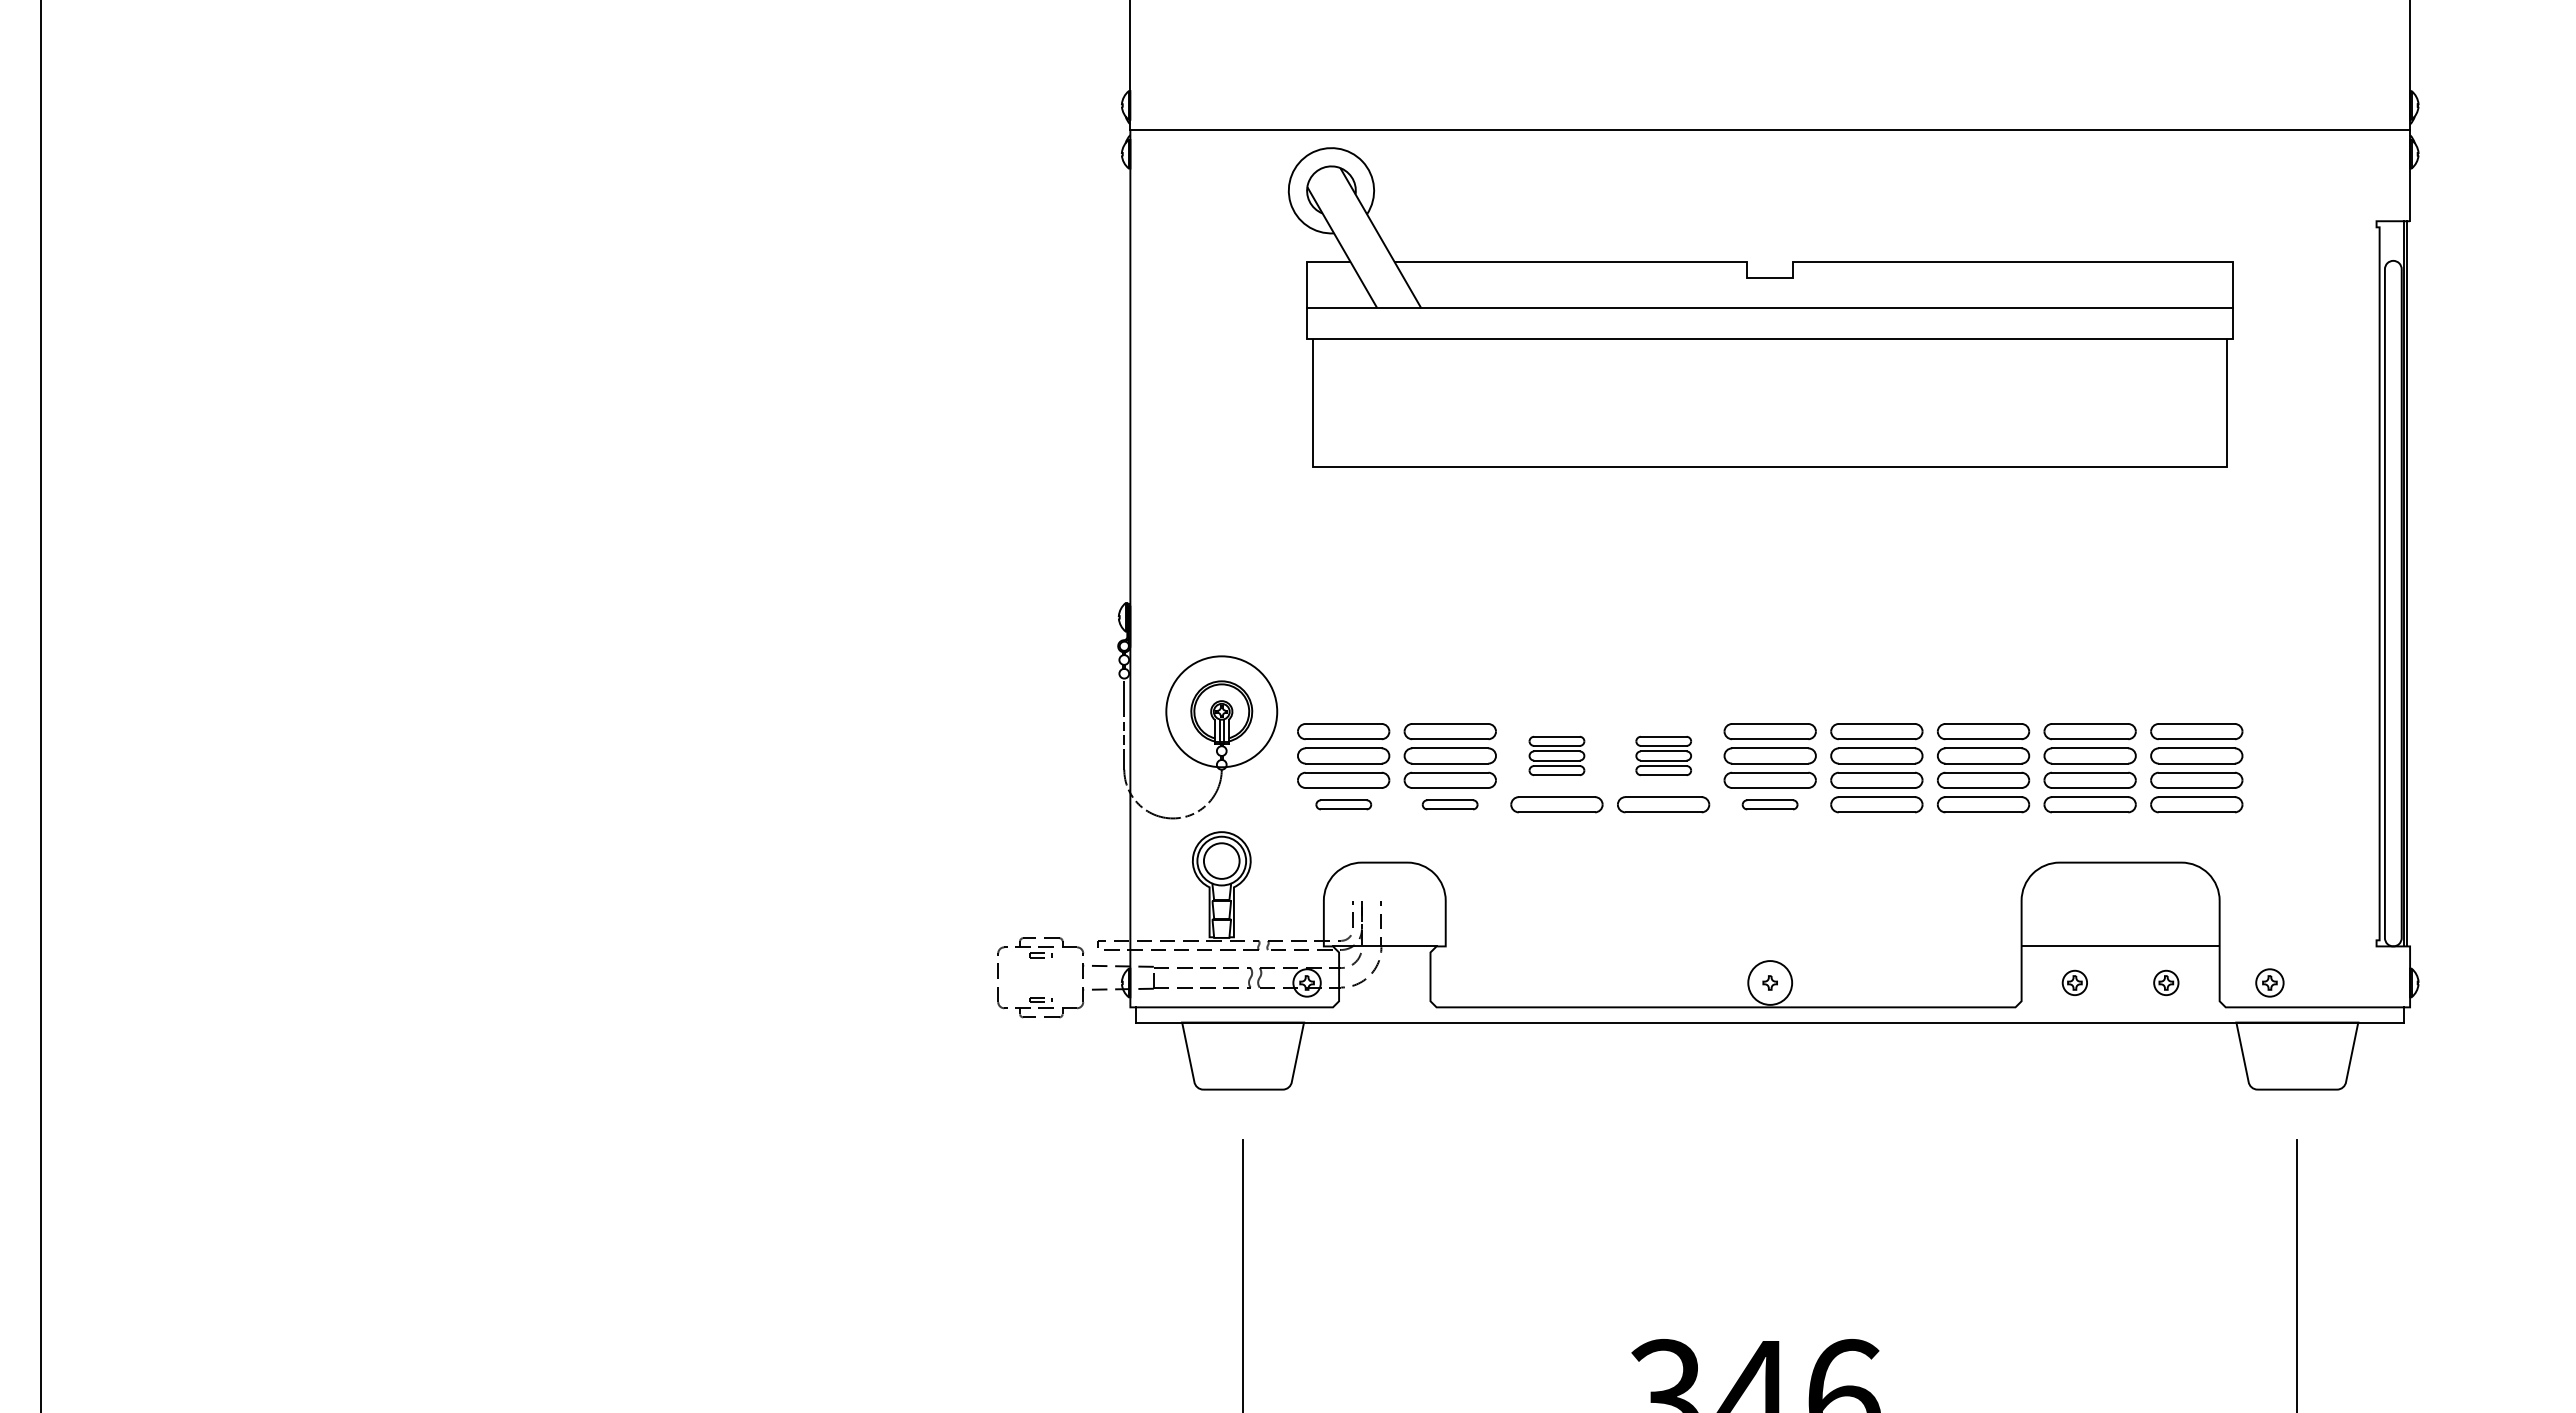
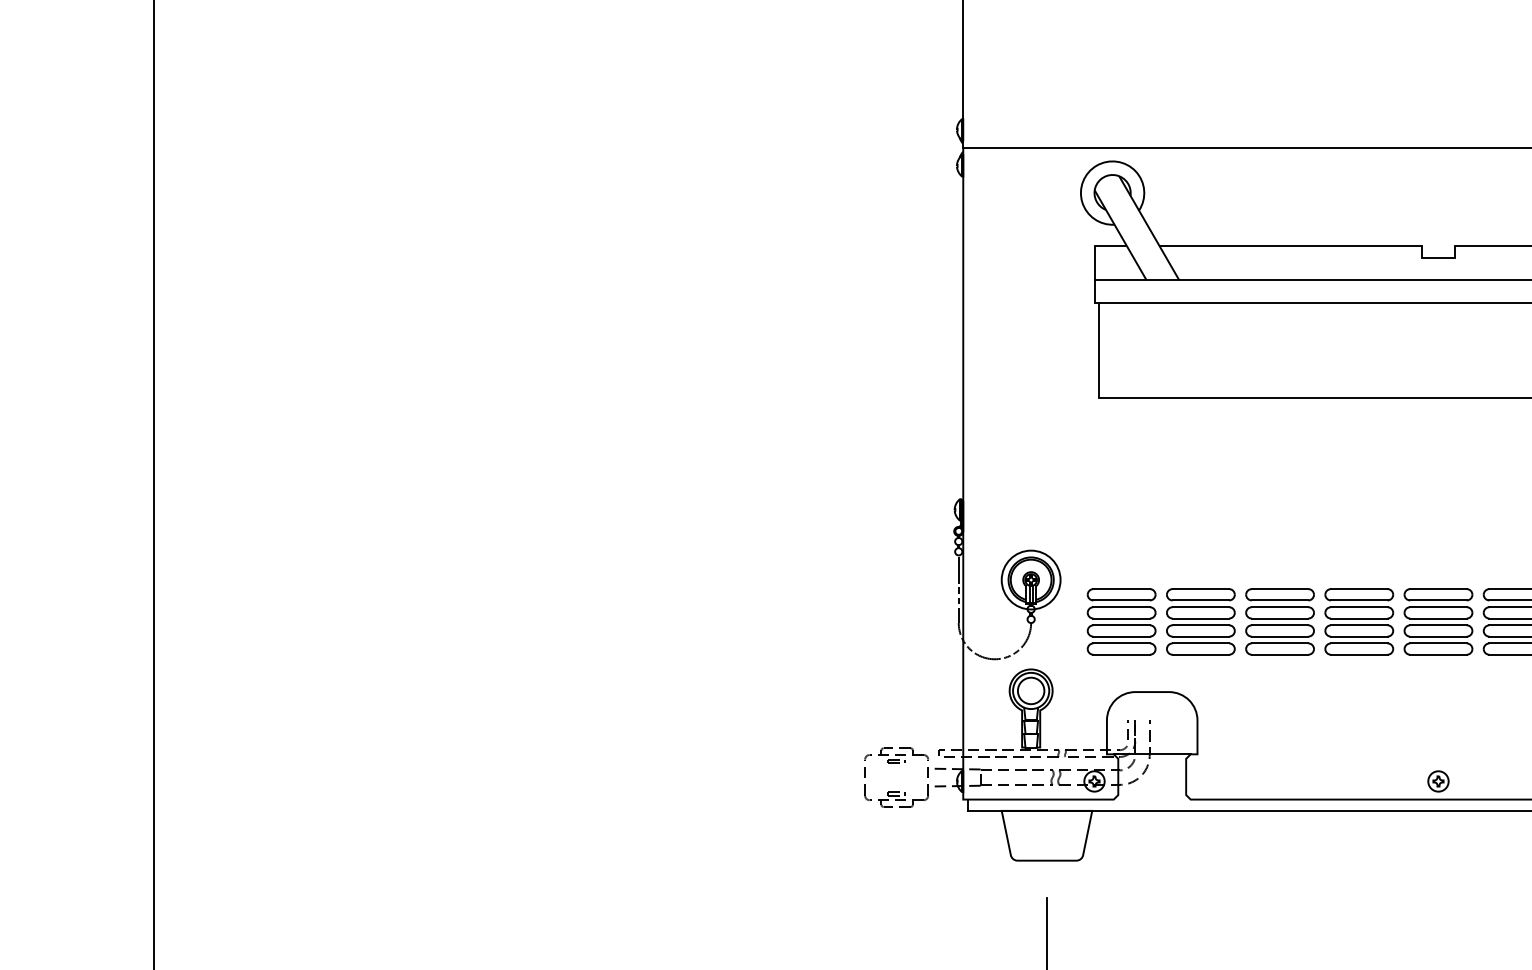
circle: (1221, 711) -> (1030, 579), size x0.71
part: (1556, 755) -> (1279, 612), size x1.67
part: (1663, 755) -> (1359, 612), size x1.67
part: (1343, 804) -> (1121, 648), size x1.67
part: (1449, 804) -> (1200, 648), size x1.67
part: (1769, 804) -> (1437, 648), size x1.67
circle: (1769, 982) -> (1437, 781), size x0.62

